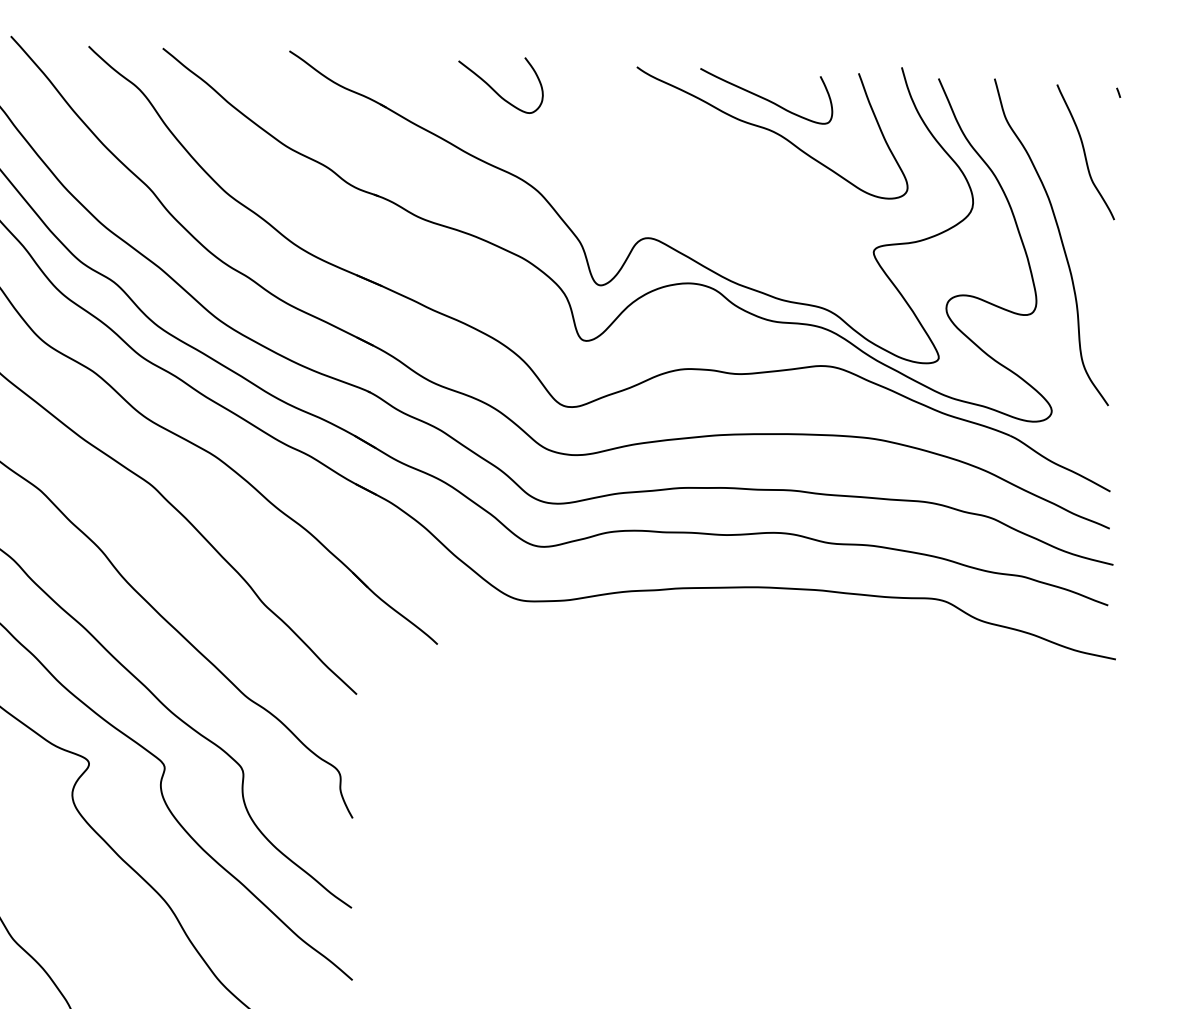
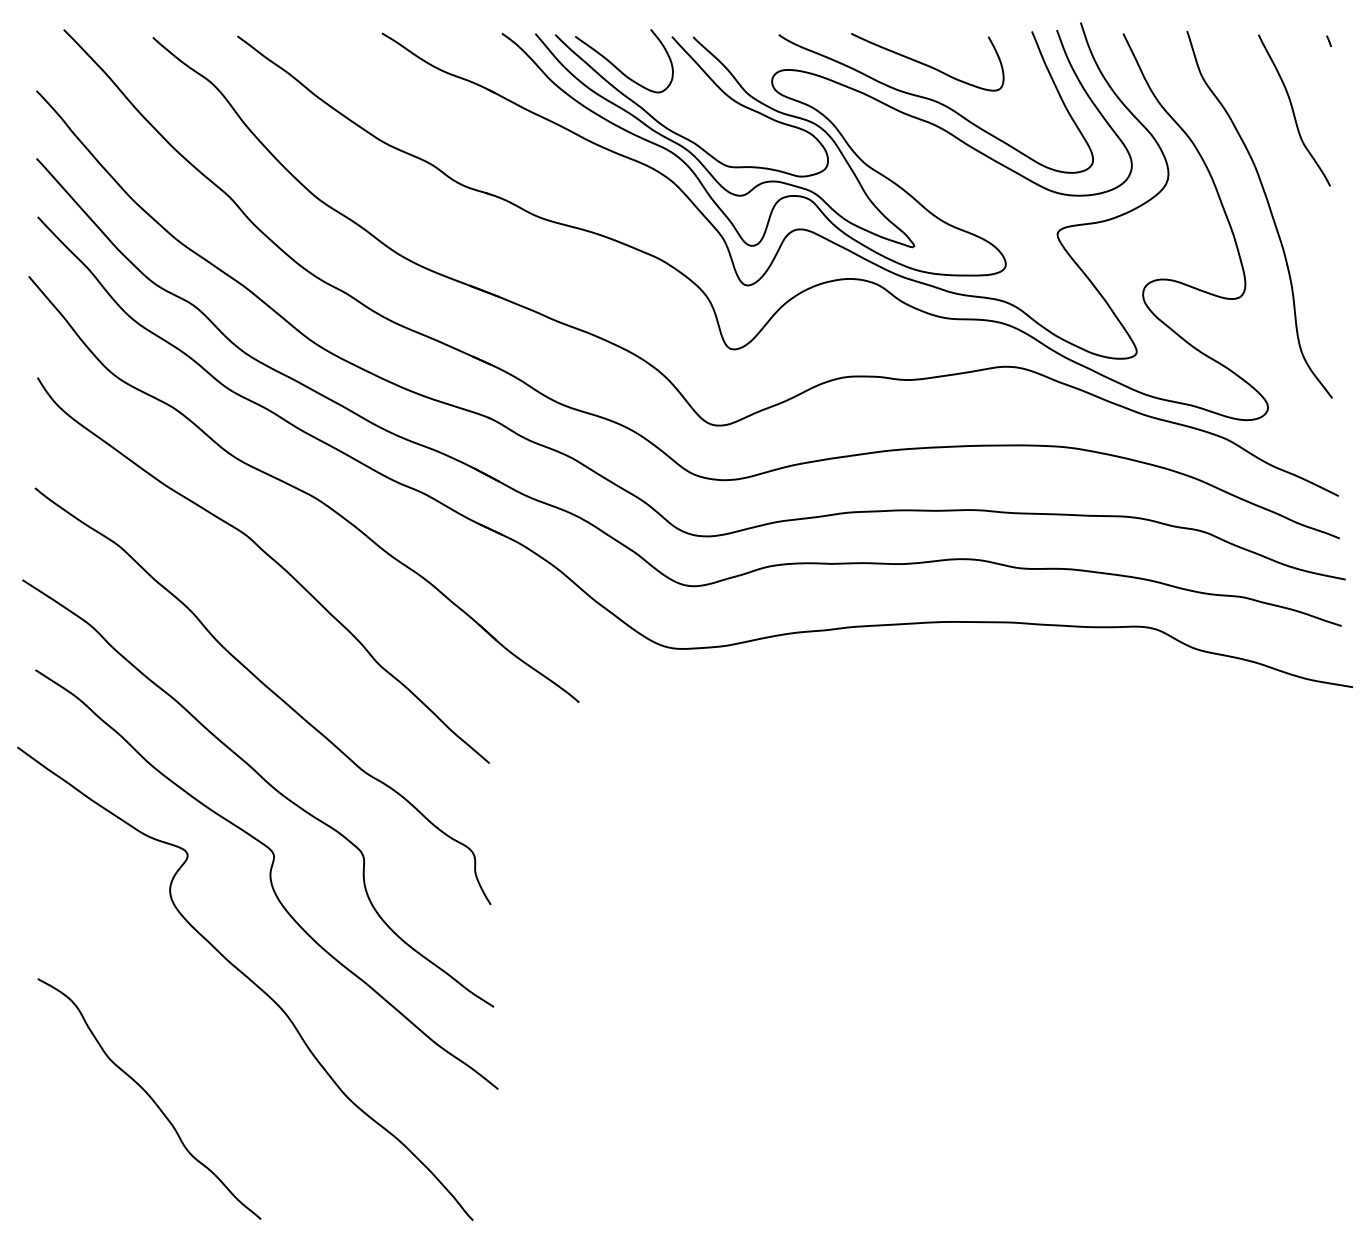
part: (671, 169) -> (823, 149), added

